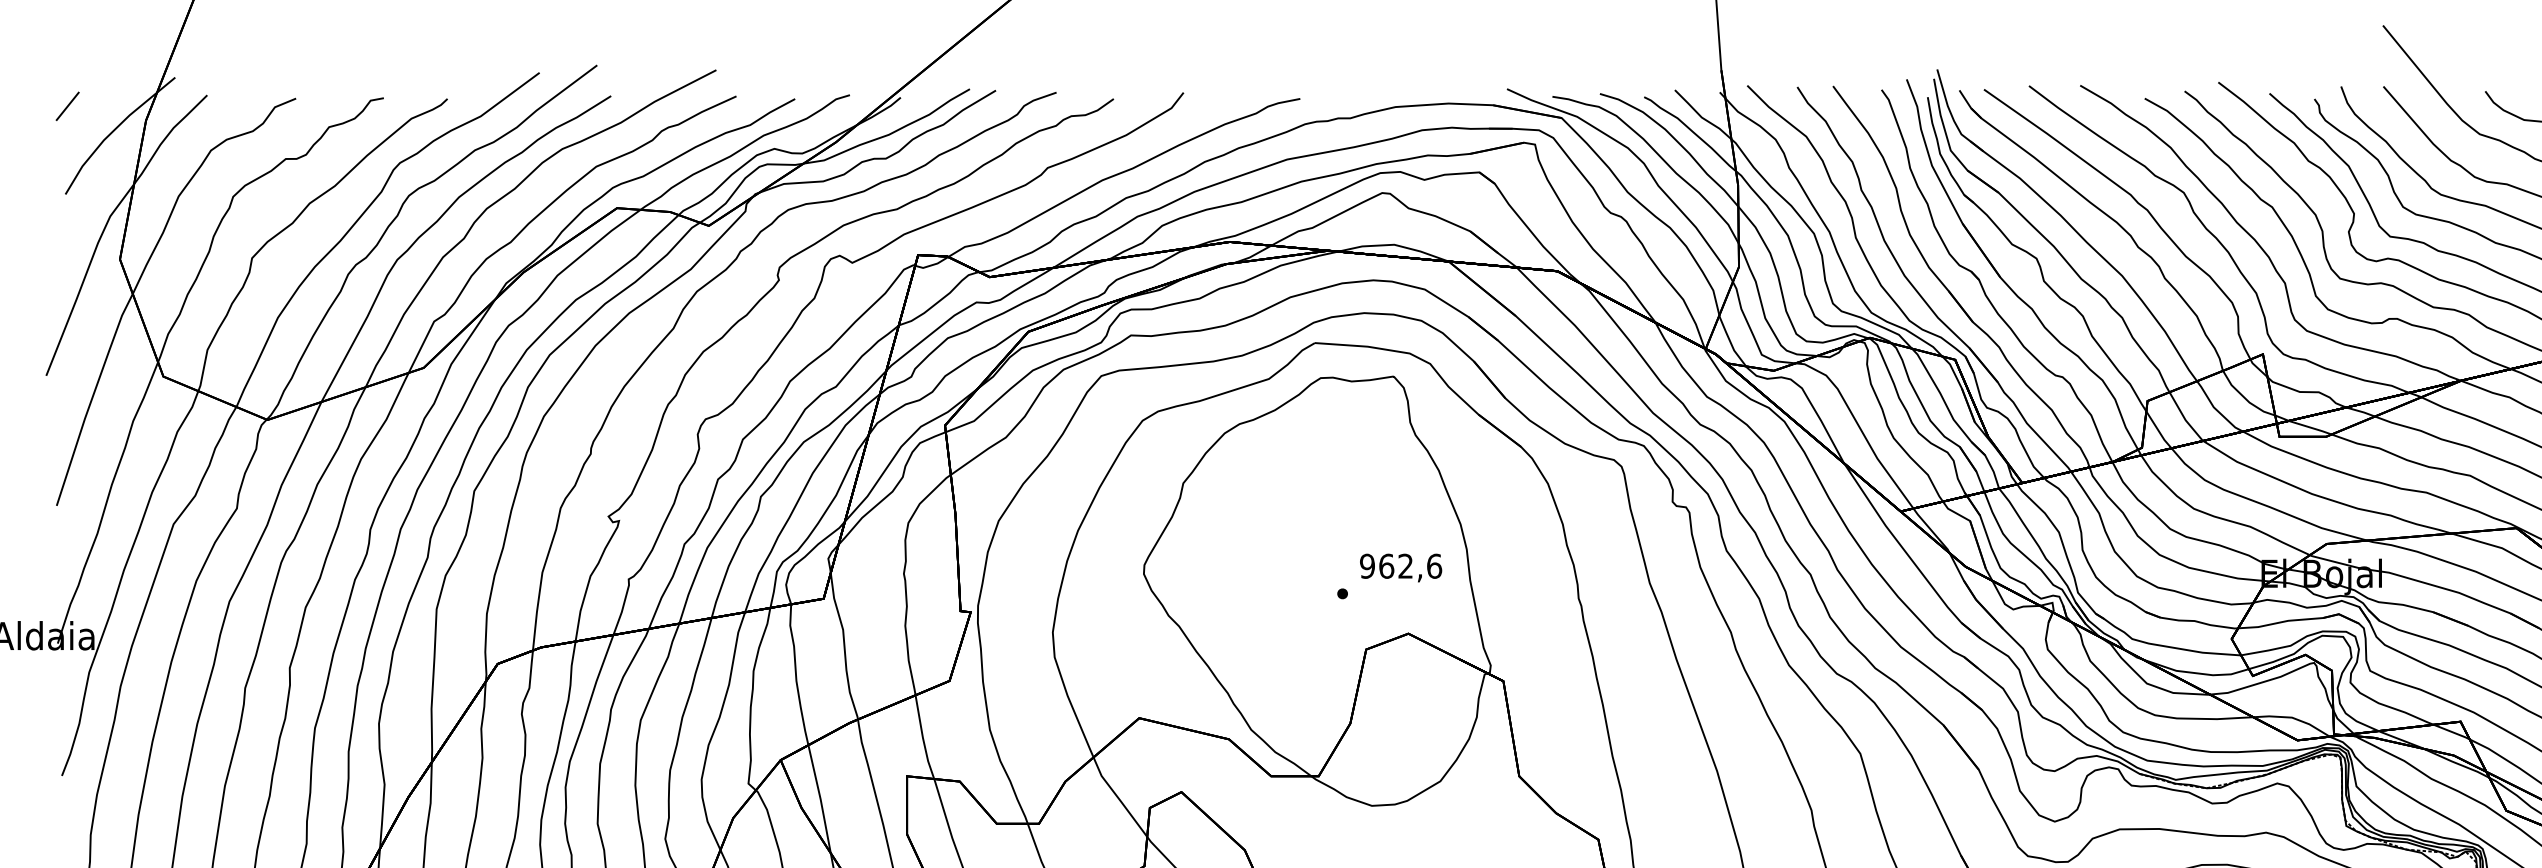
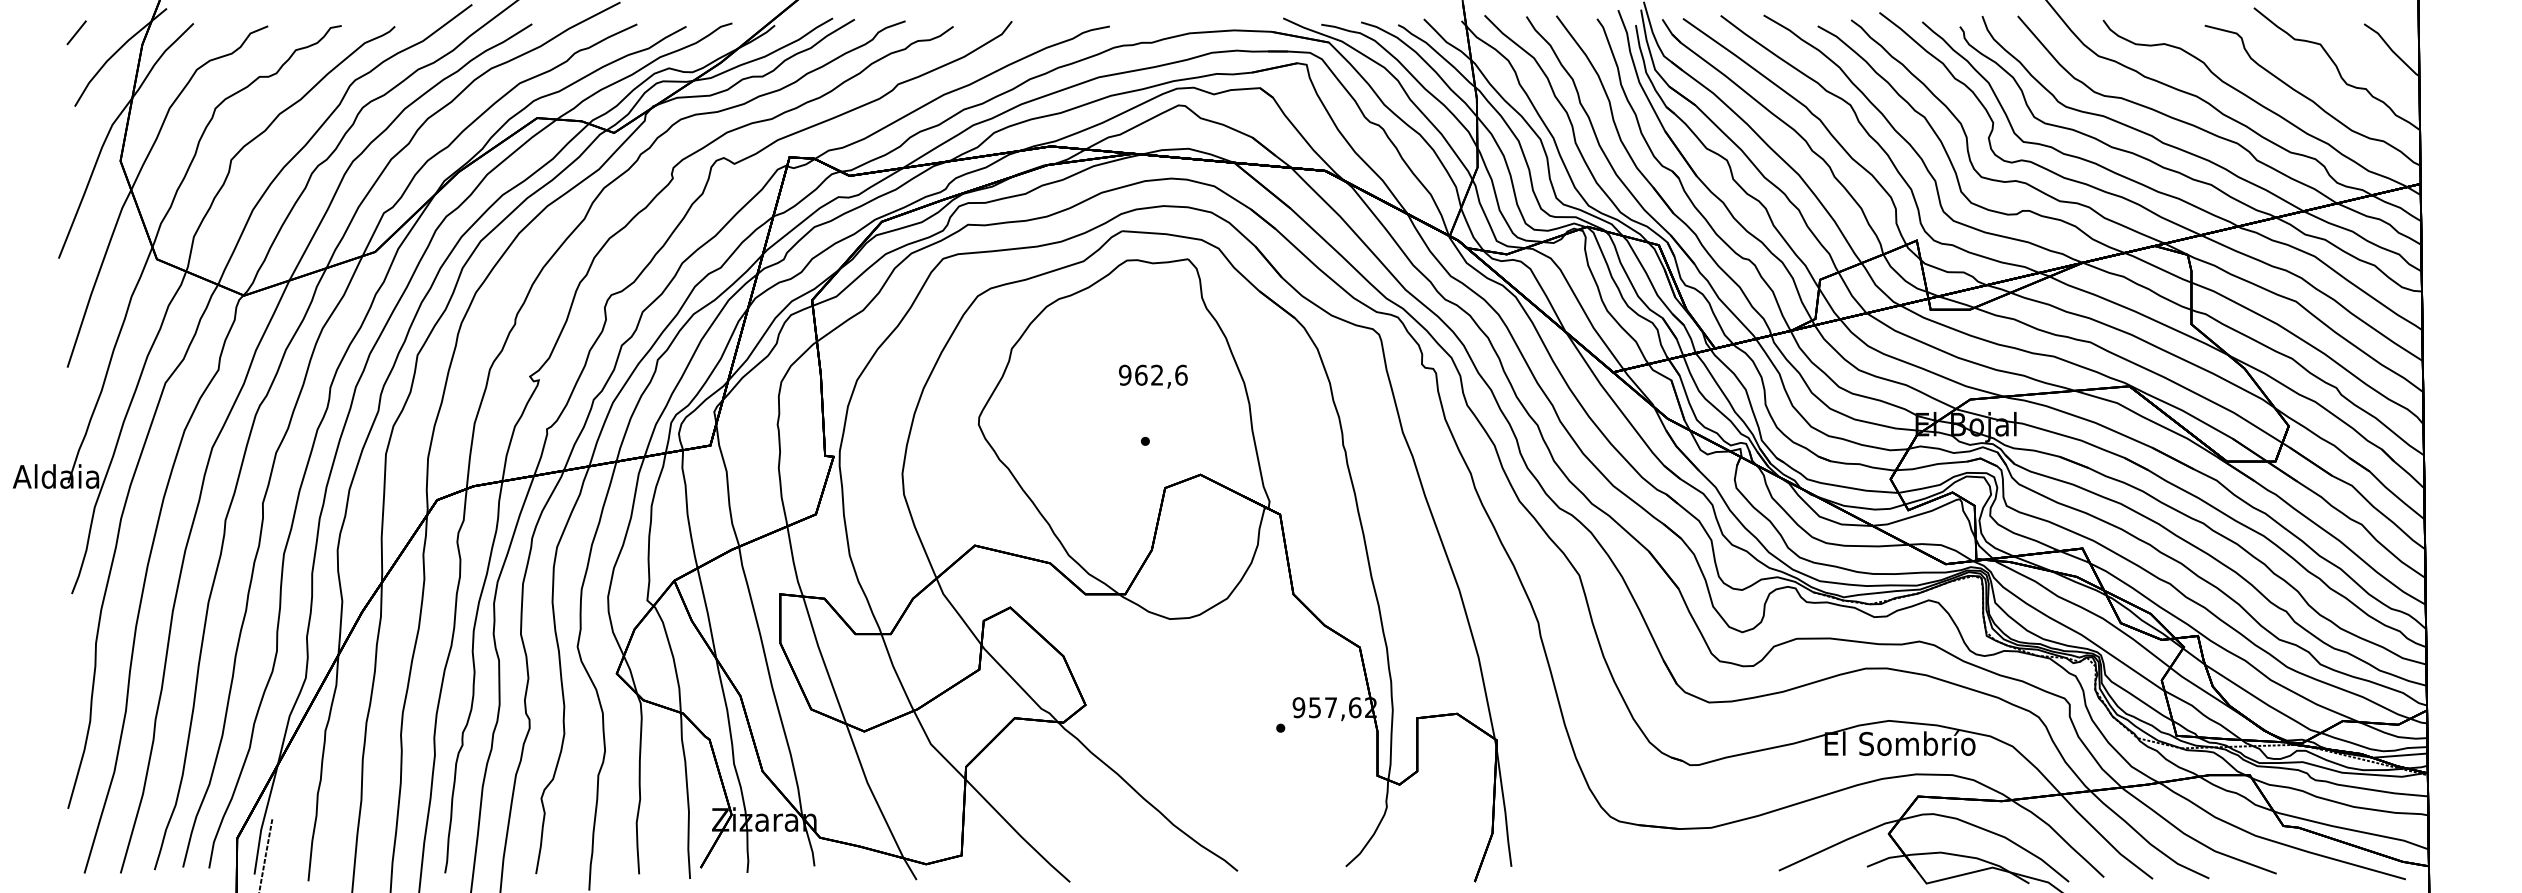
text: (1401, 567) -> (1153, 376), moved

